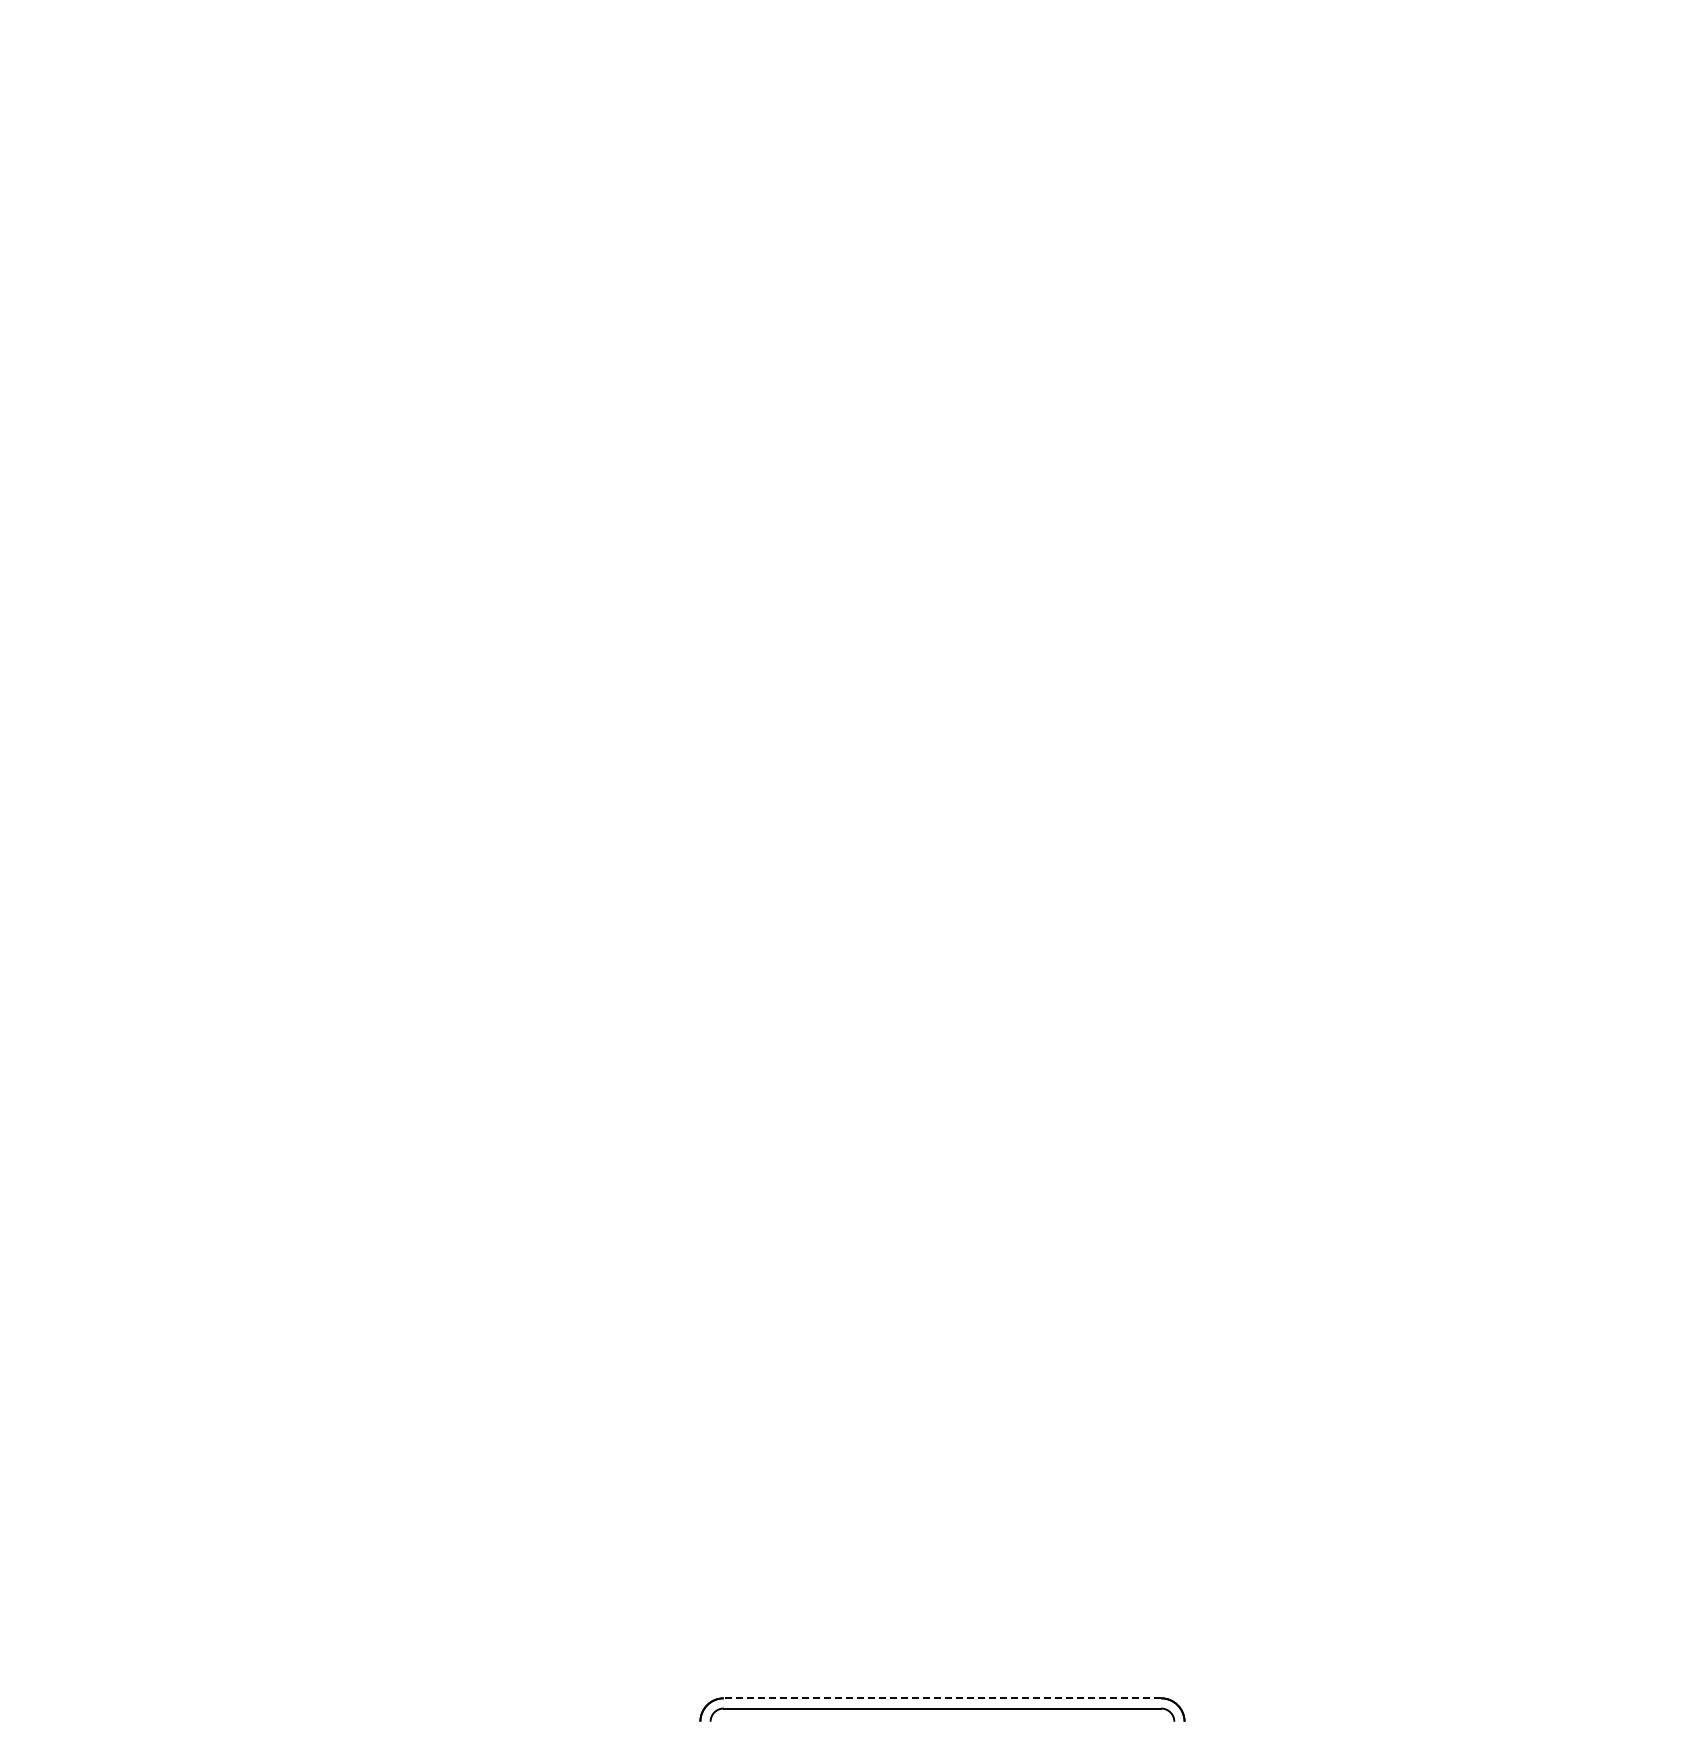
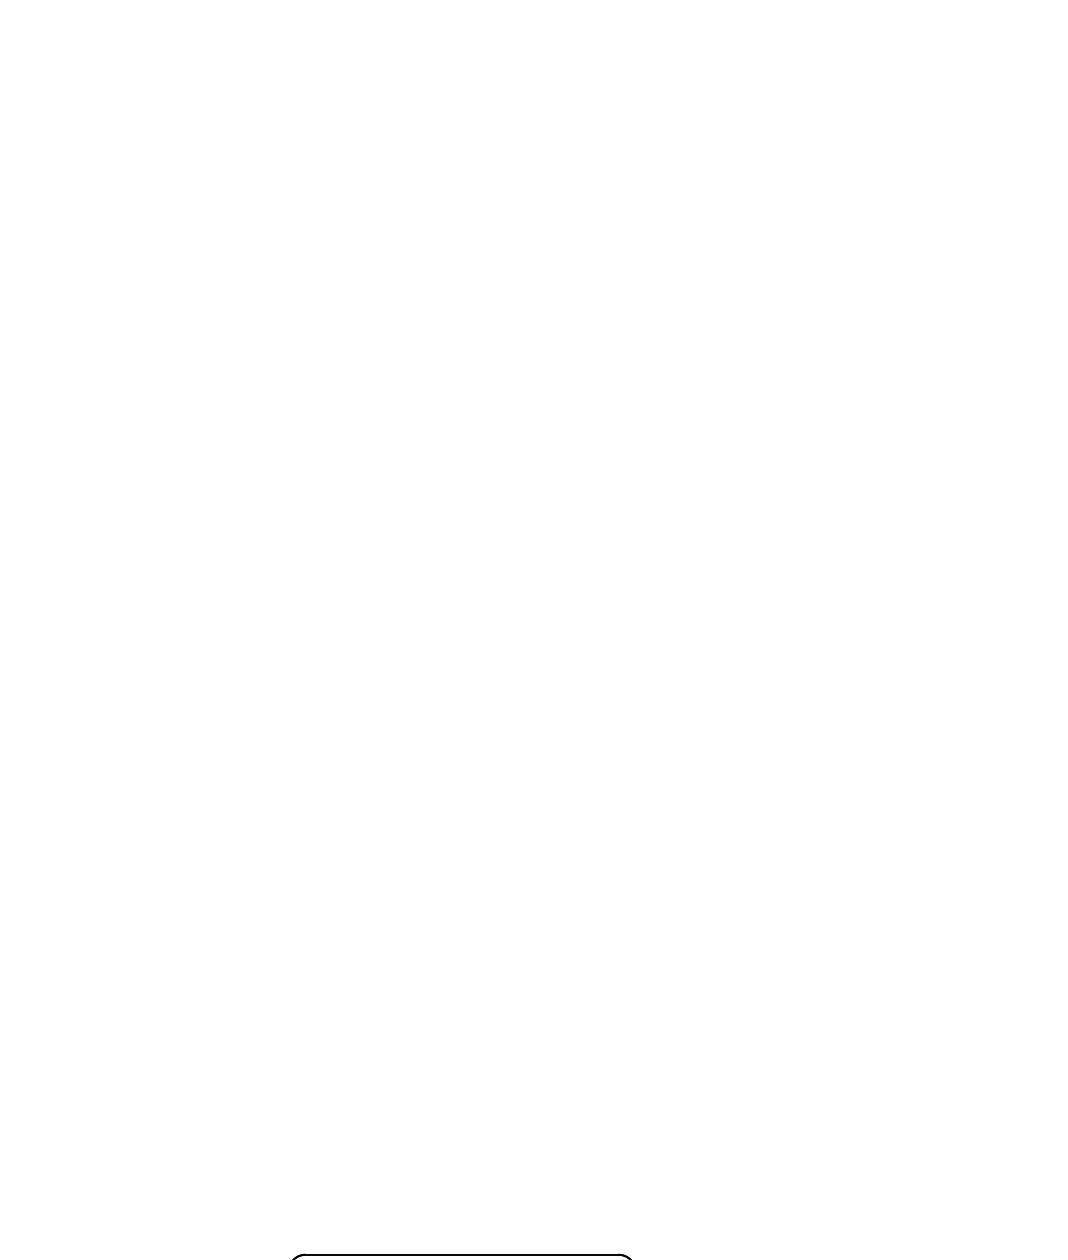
line: (942, 1698) -> (462, 1254), dashed -> solid

